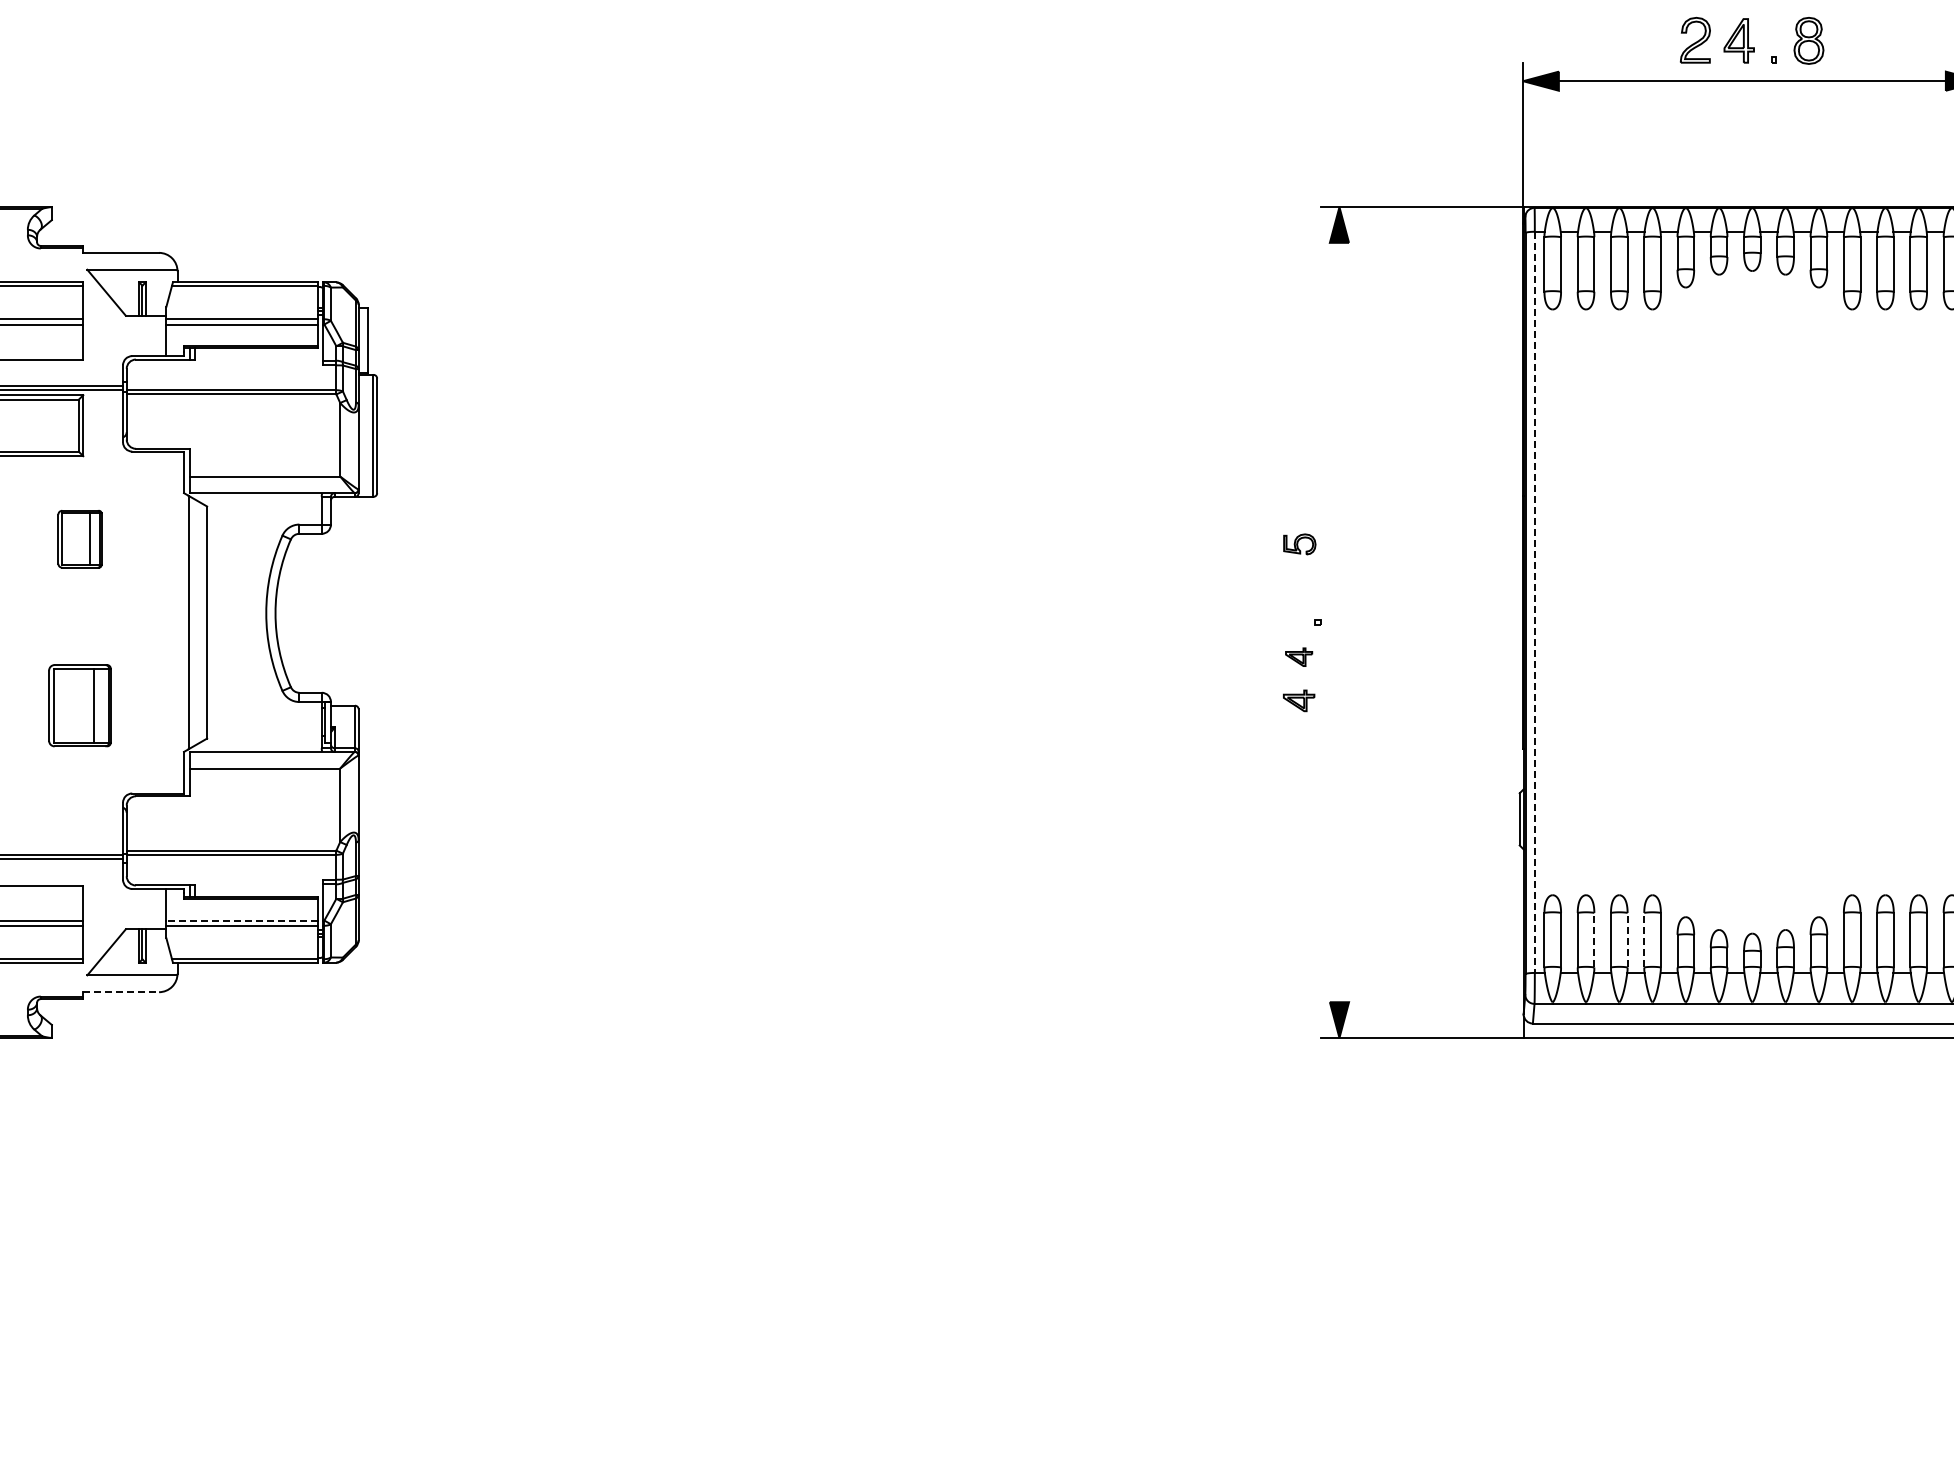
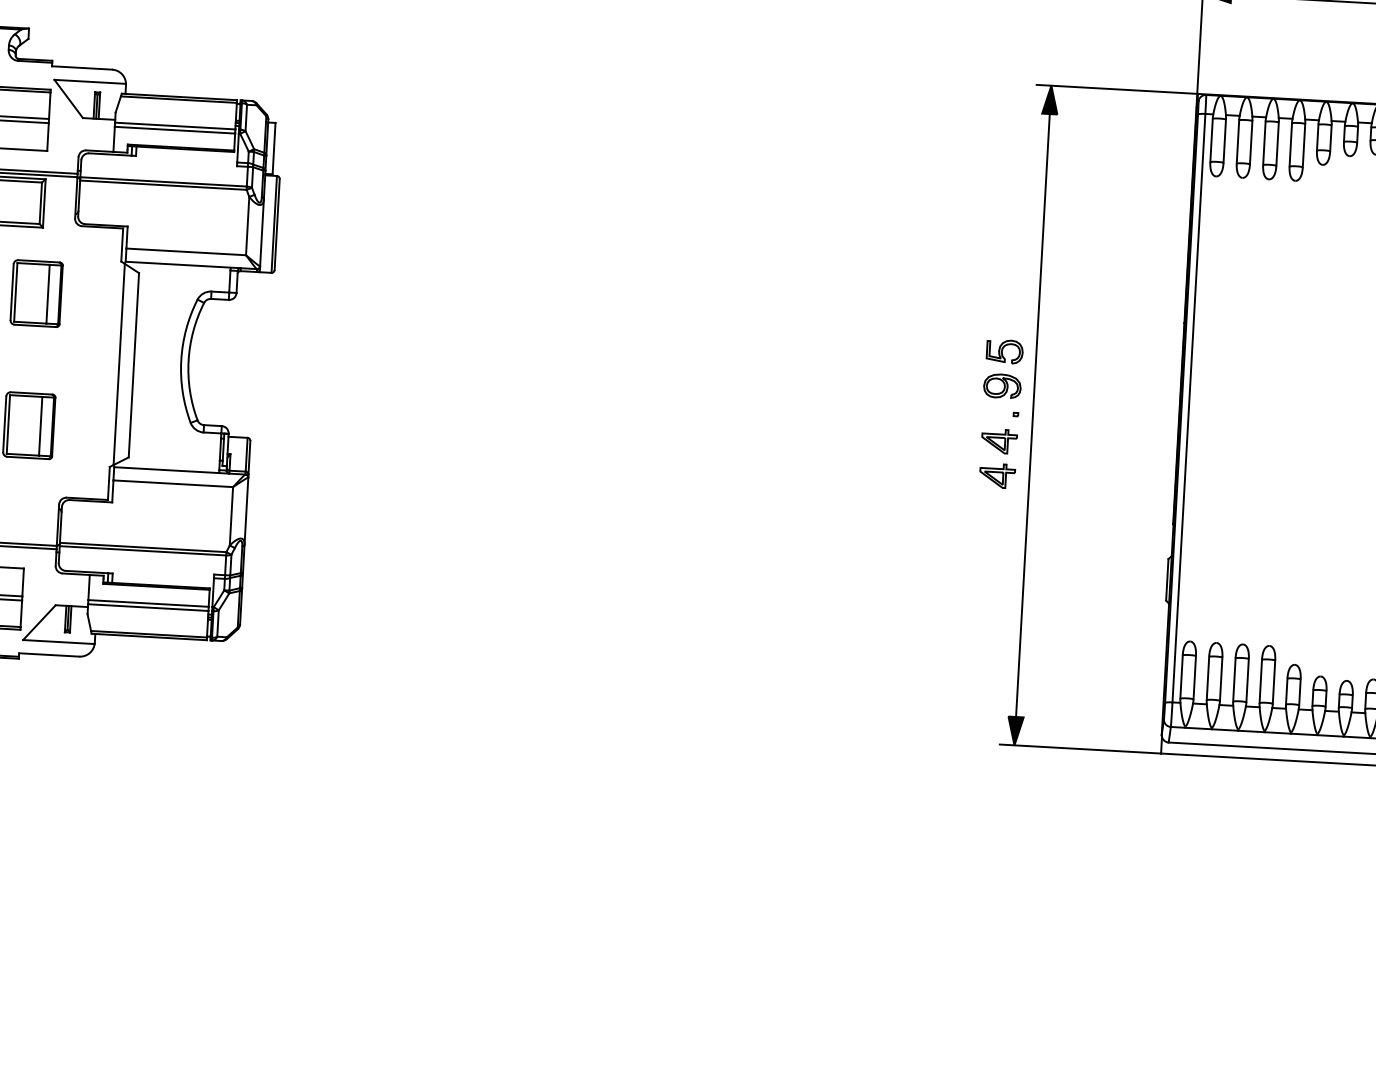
part: (79, 538) -> (36, 292), size x1.43
part: (1299, 544) -> (1004, 351), size x1.43
part: (1299, 587) -> (1002, 385), added
line: (1534, 602) -> (1188, 408), dashed -> solid
line: (1339, 622) -> (1032, 415), added
part: (1298, 656) -> (998, 440), size x1.67
part: (1298, 700) -> (996, 475), size x1.43
line: (242, 920) -> (148, 603), dashed -> solid
line: (1594, 939) -> (1221, 678), dashed -> solid
line: (1627, 939) -> (1247, 679), dashed -> solid
line: (1644, 939) -> (1261, 680), dashed -> solid
line: (121, 992) -> (49, 655), dashed -> solid

